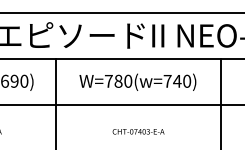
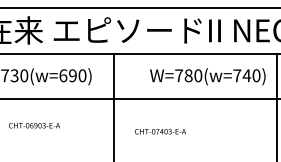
text: (137, 82) -> (207, 76), moved
text: (138, 131) -> (160, 131), moved

